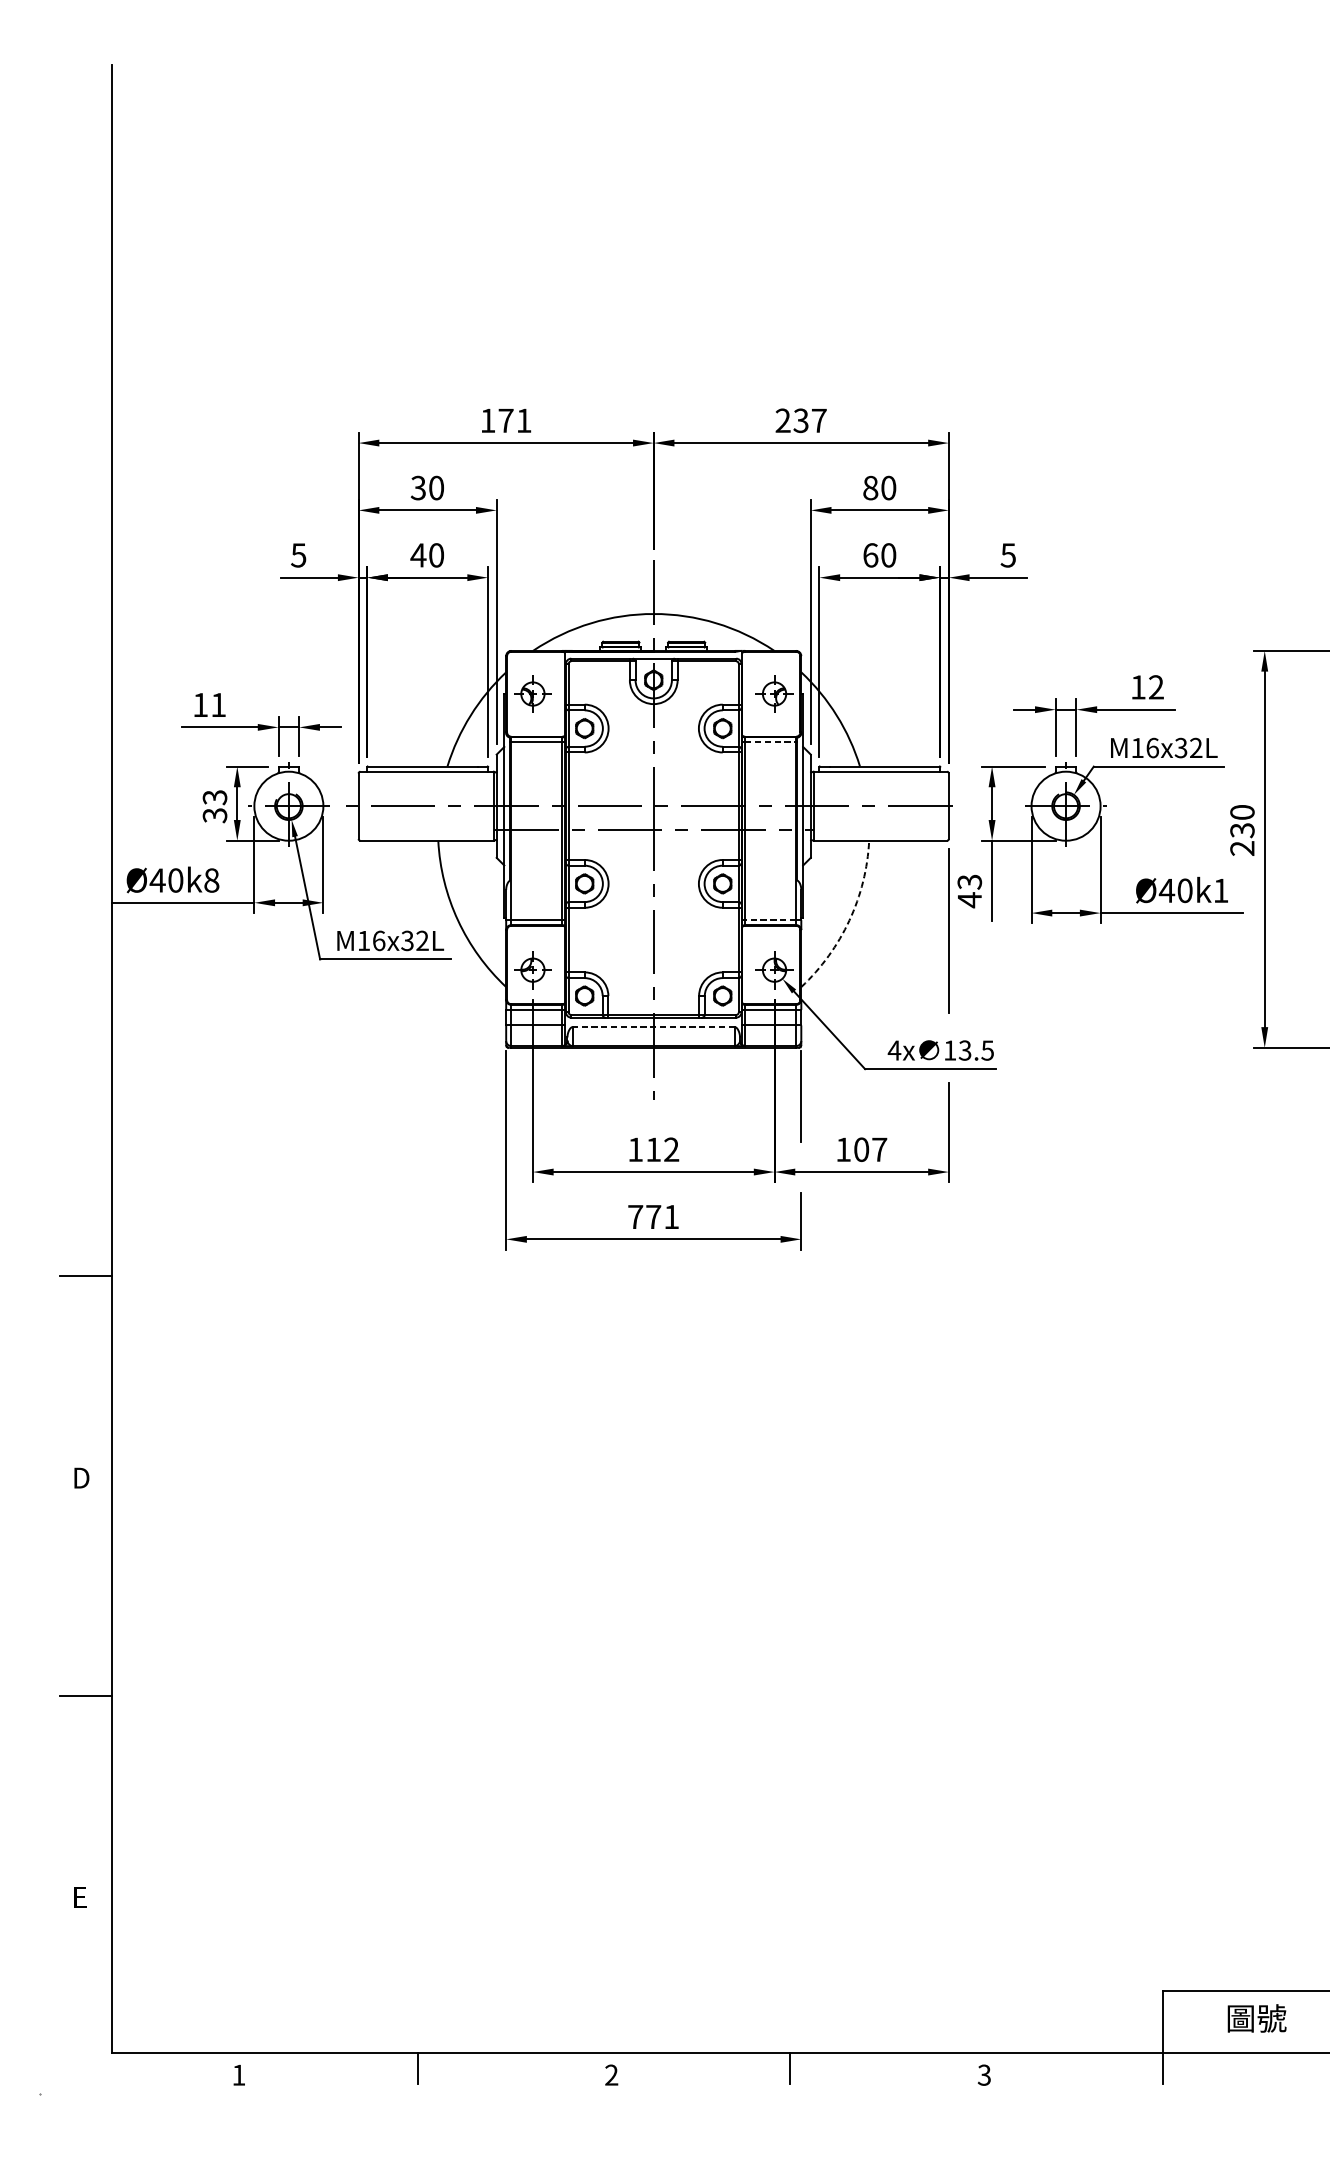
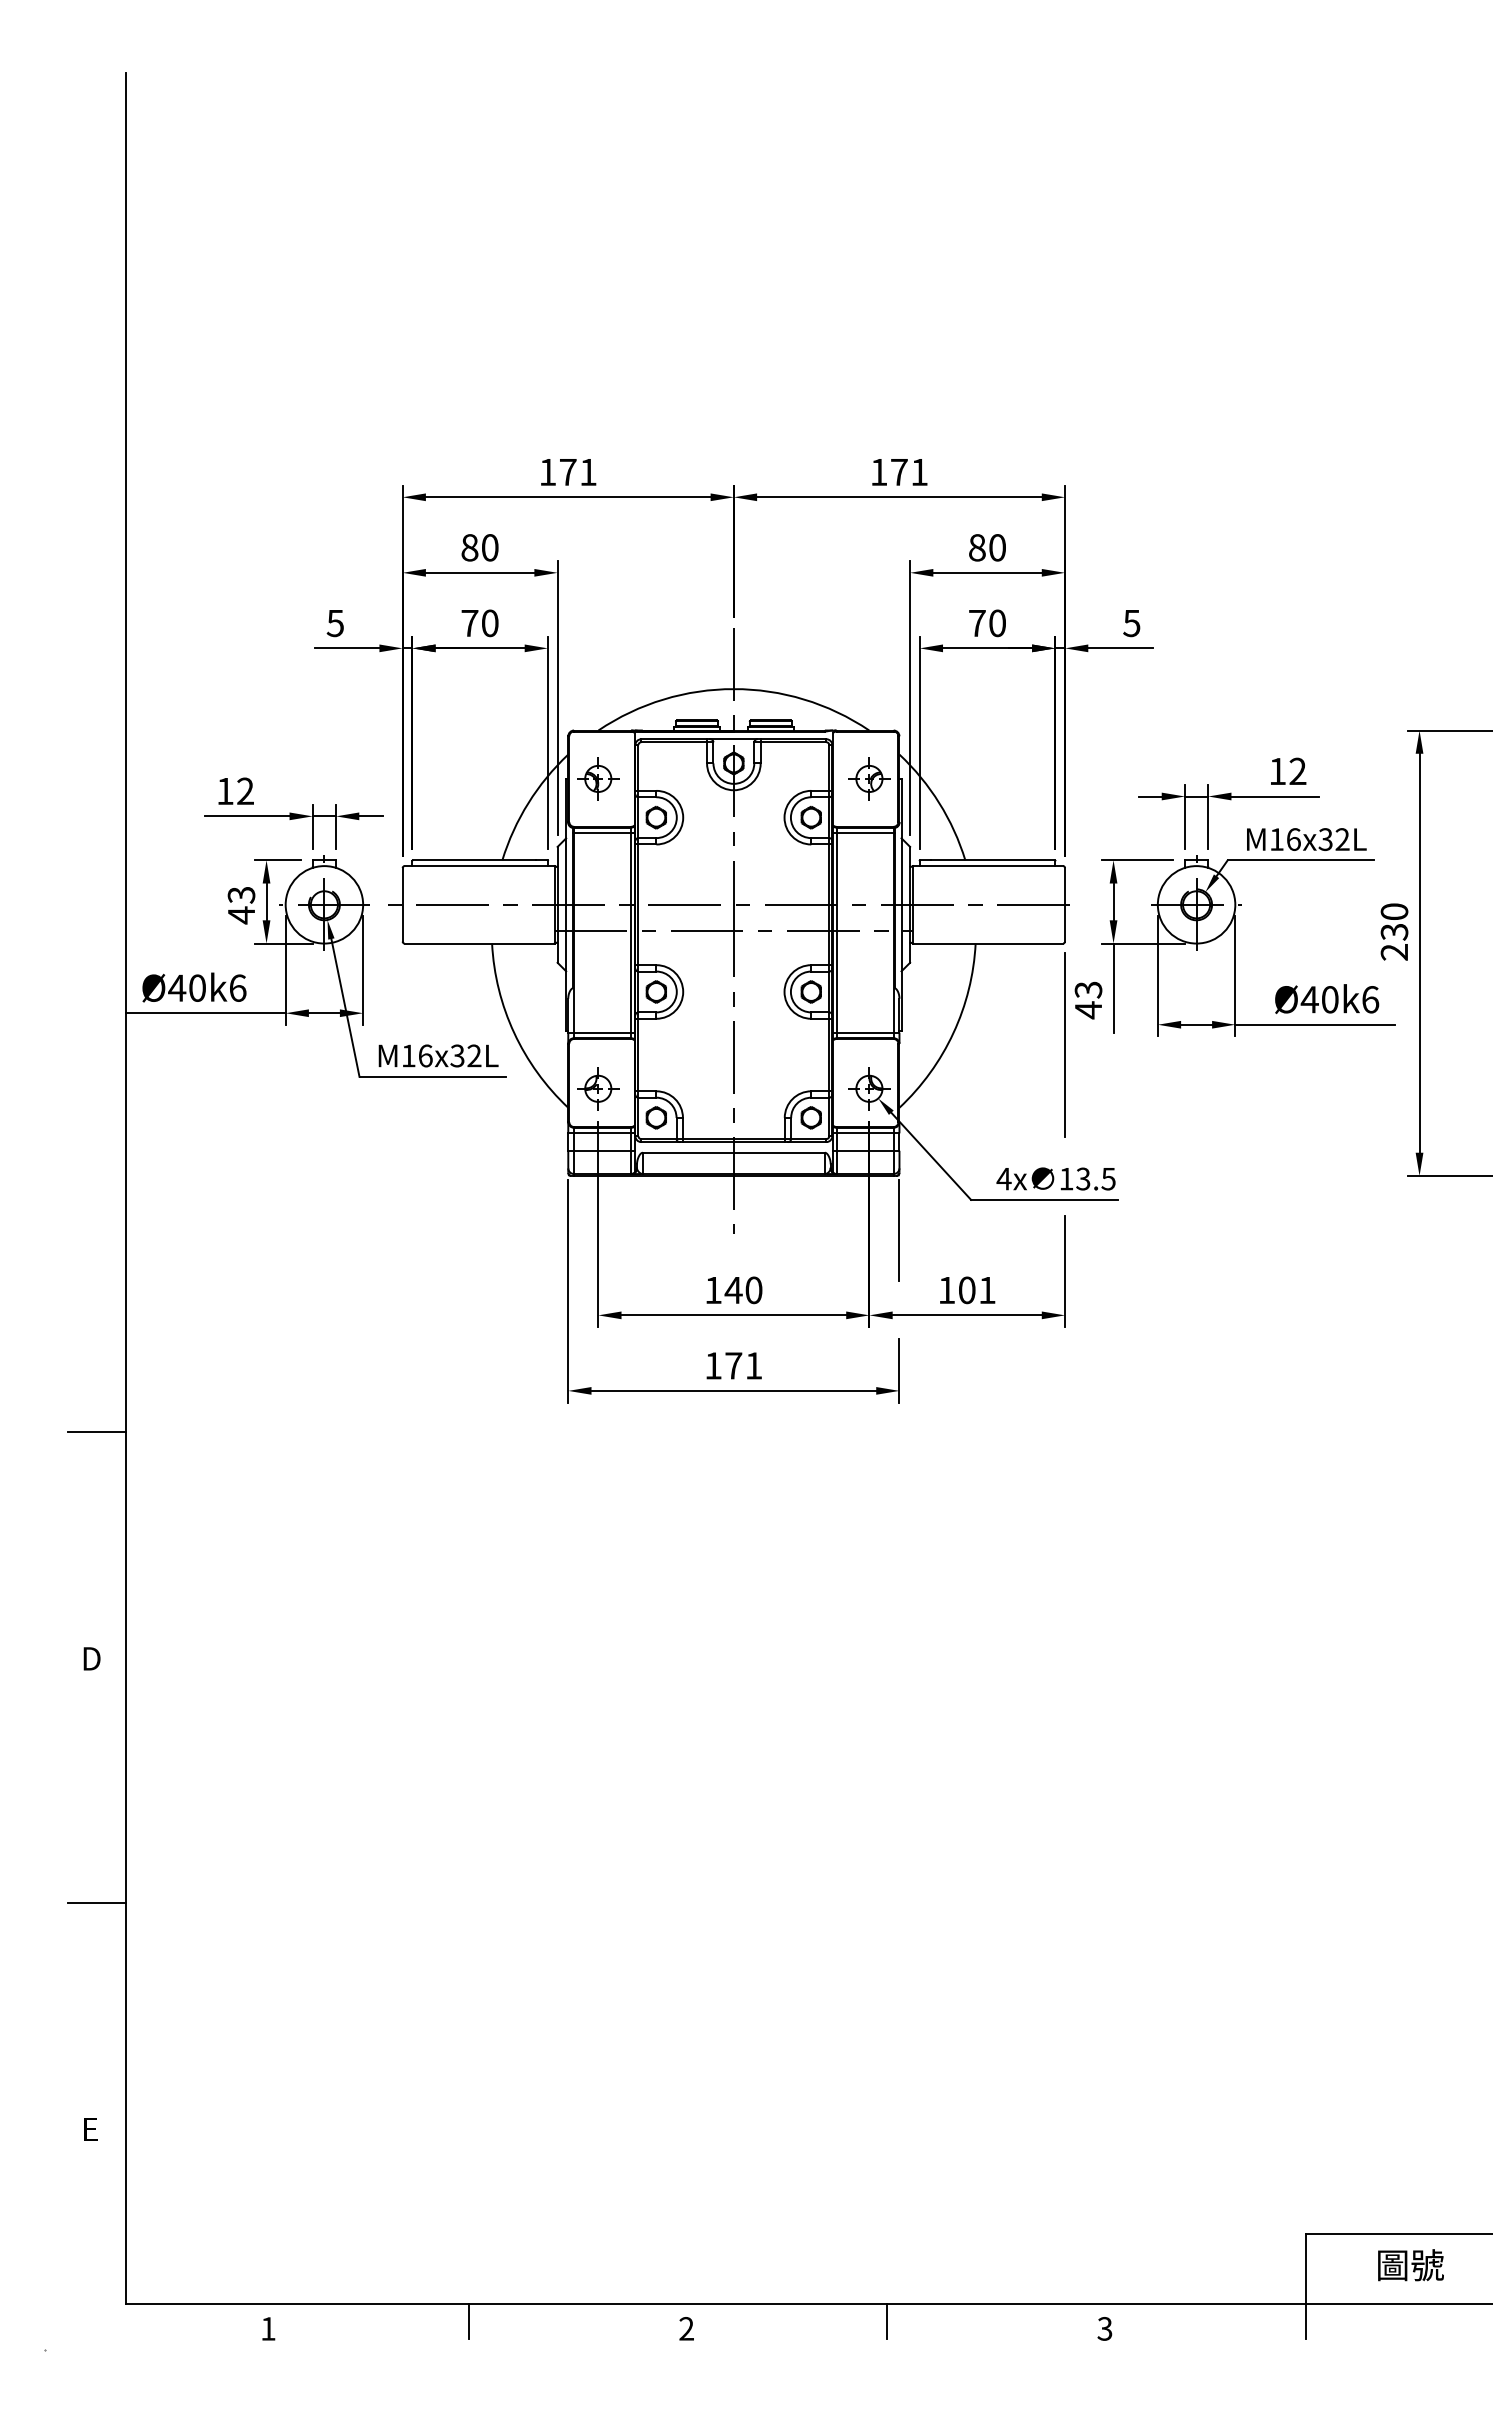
text: (801, 420) -> (899, 472), 237 -> 171
text: (418, 487) -> (469, 547), 30 -> 80
text: (418, 555) -> (469, 623), 40 -> 70
text: (870, 555) -> (977, 623), 60 -> 70
text: (218, 704) -> (245, 790), 11 -> 12
line: (771, 742) -> (865, 833), dashed -> solid
text: (214, 815) -> (241, 915), 33 -> 43
text: (211, 879) -> (237, 987), Ø40k8 -> Ø40k6
text: (1221, 890) -> (1370, 999), Ø40k1 -> Ø40k6
line: (771, 919) -> (865, 1032), dashed -> solid
arc: (849, 920) -> (953, 1033), dashed -> solid
line: (653, 1026) -> (733, 1152), dashed -> solid
text: (662, 1149) -> (743, 1290), 112 -> 140
text: (879, 1149) -> (987, 1290), 107 -> 101
text: (635, 1216) -> (713, 1365), 771 -> 171

